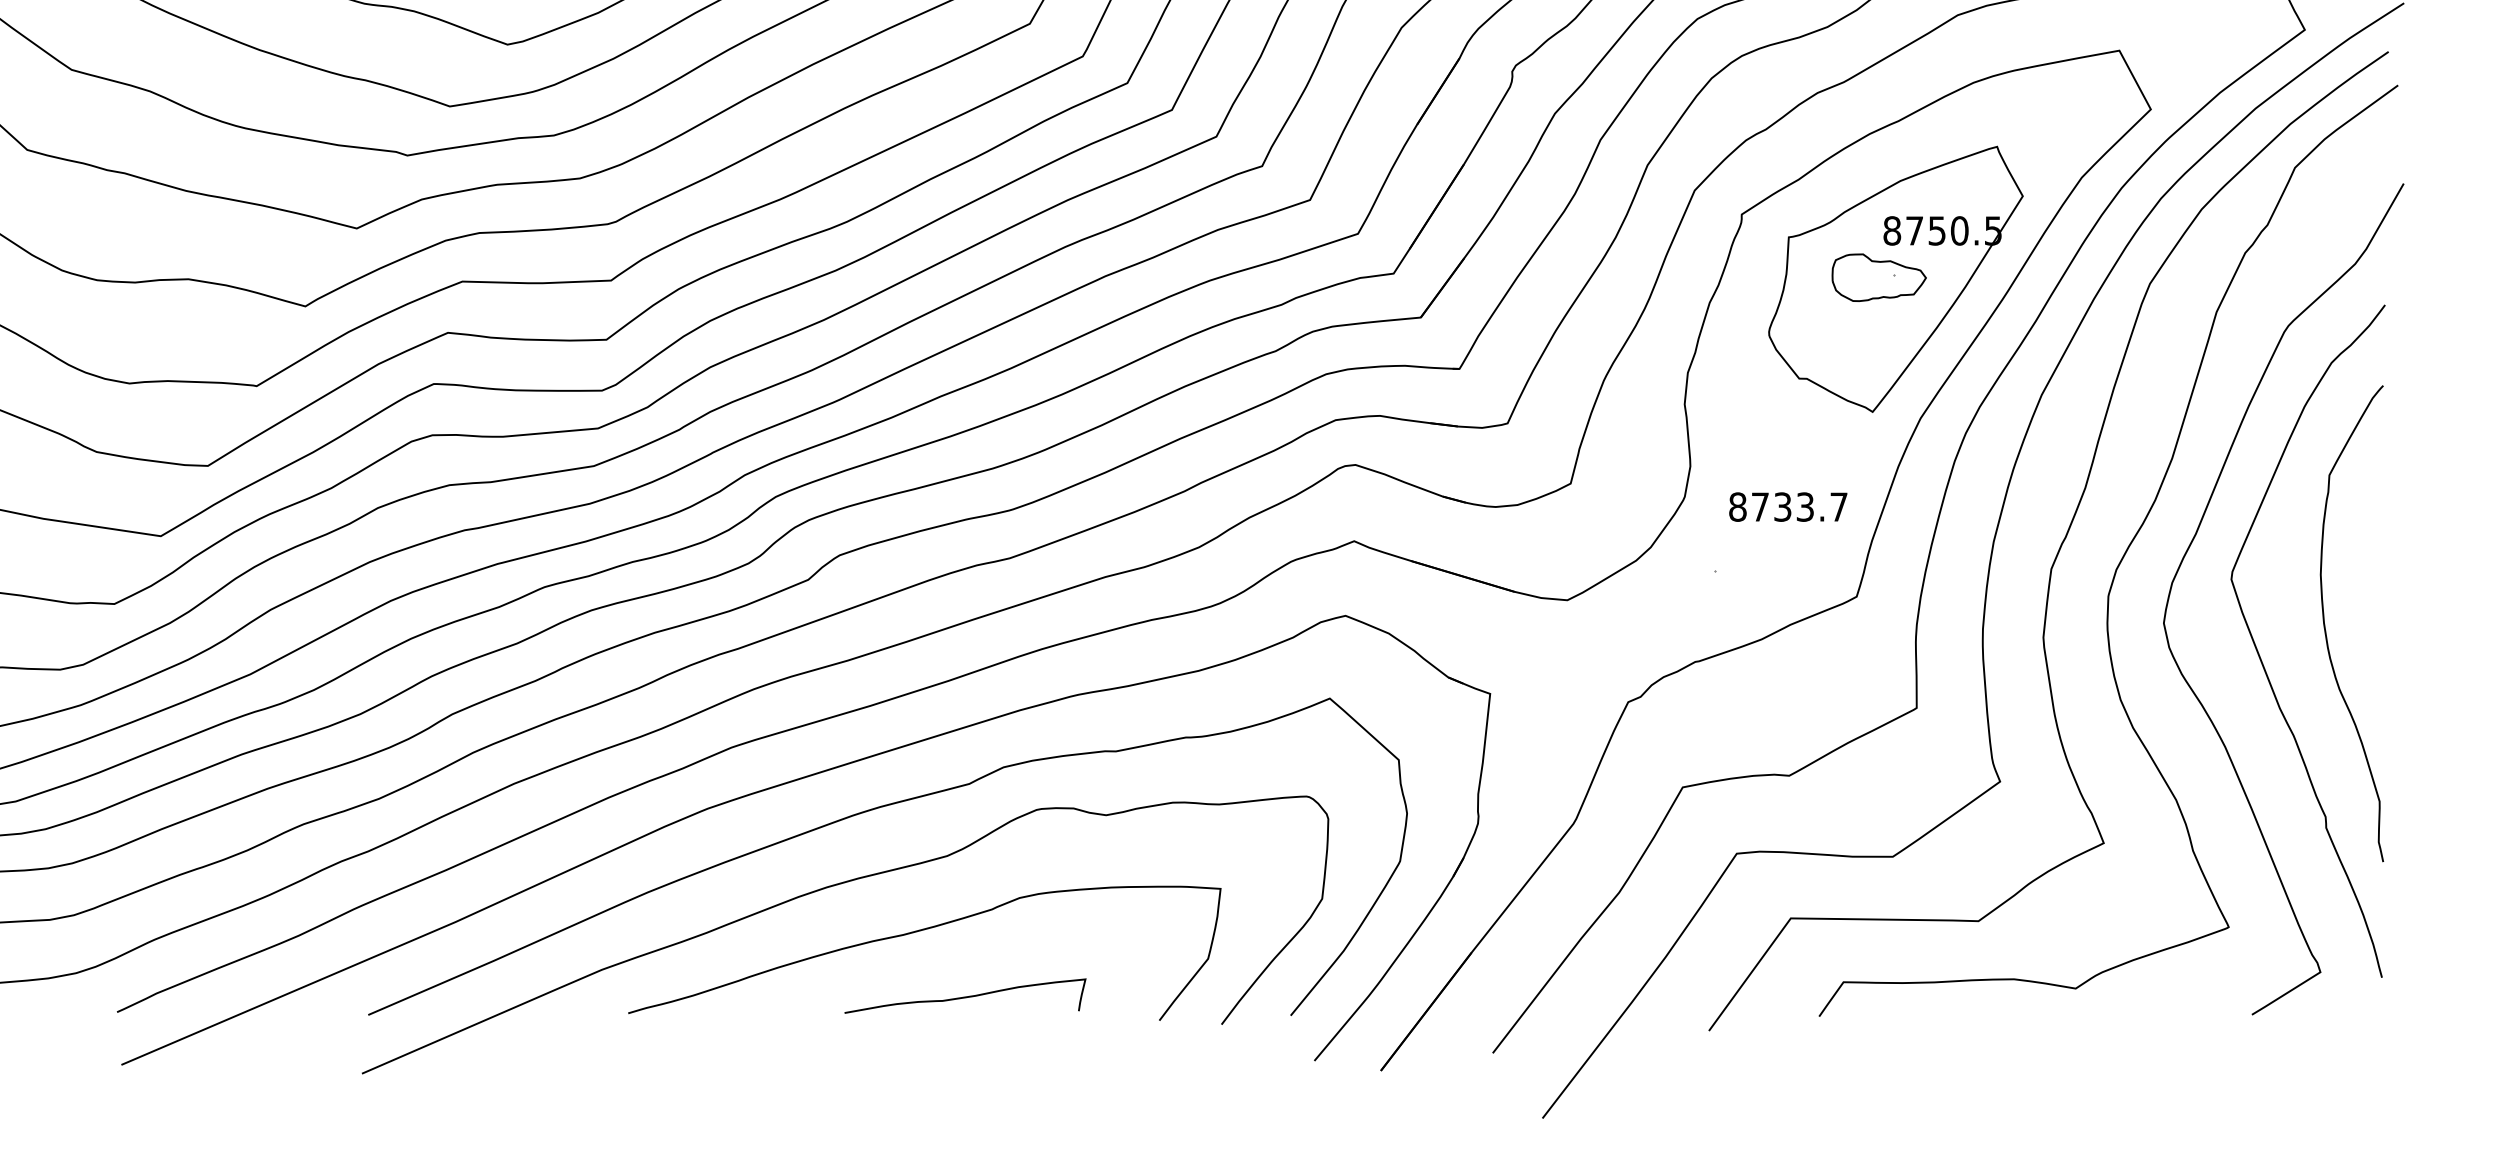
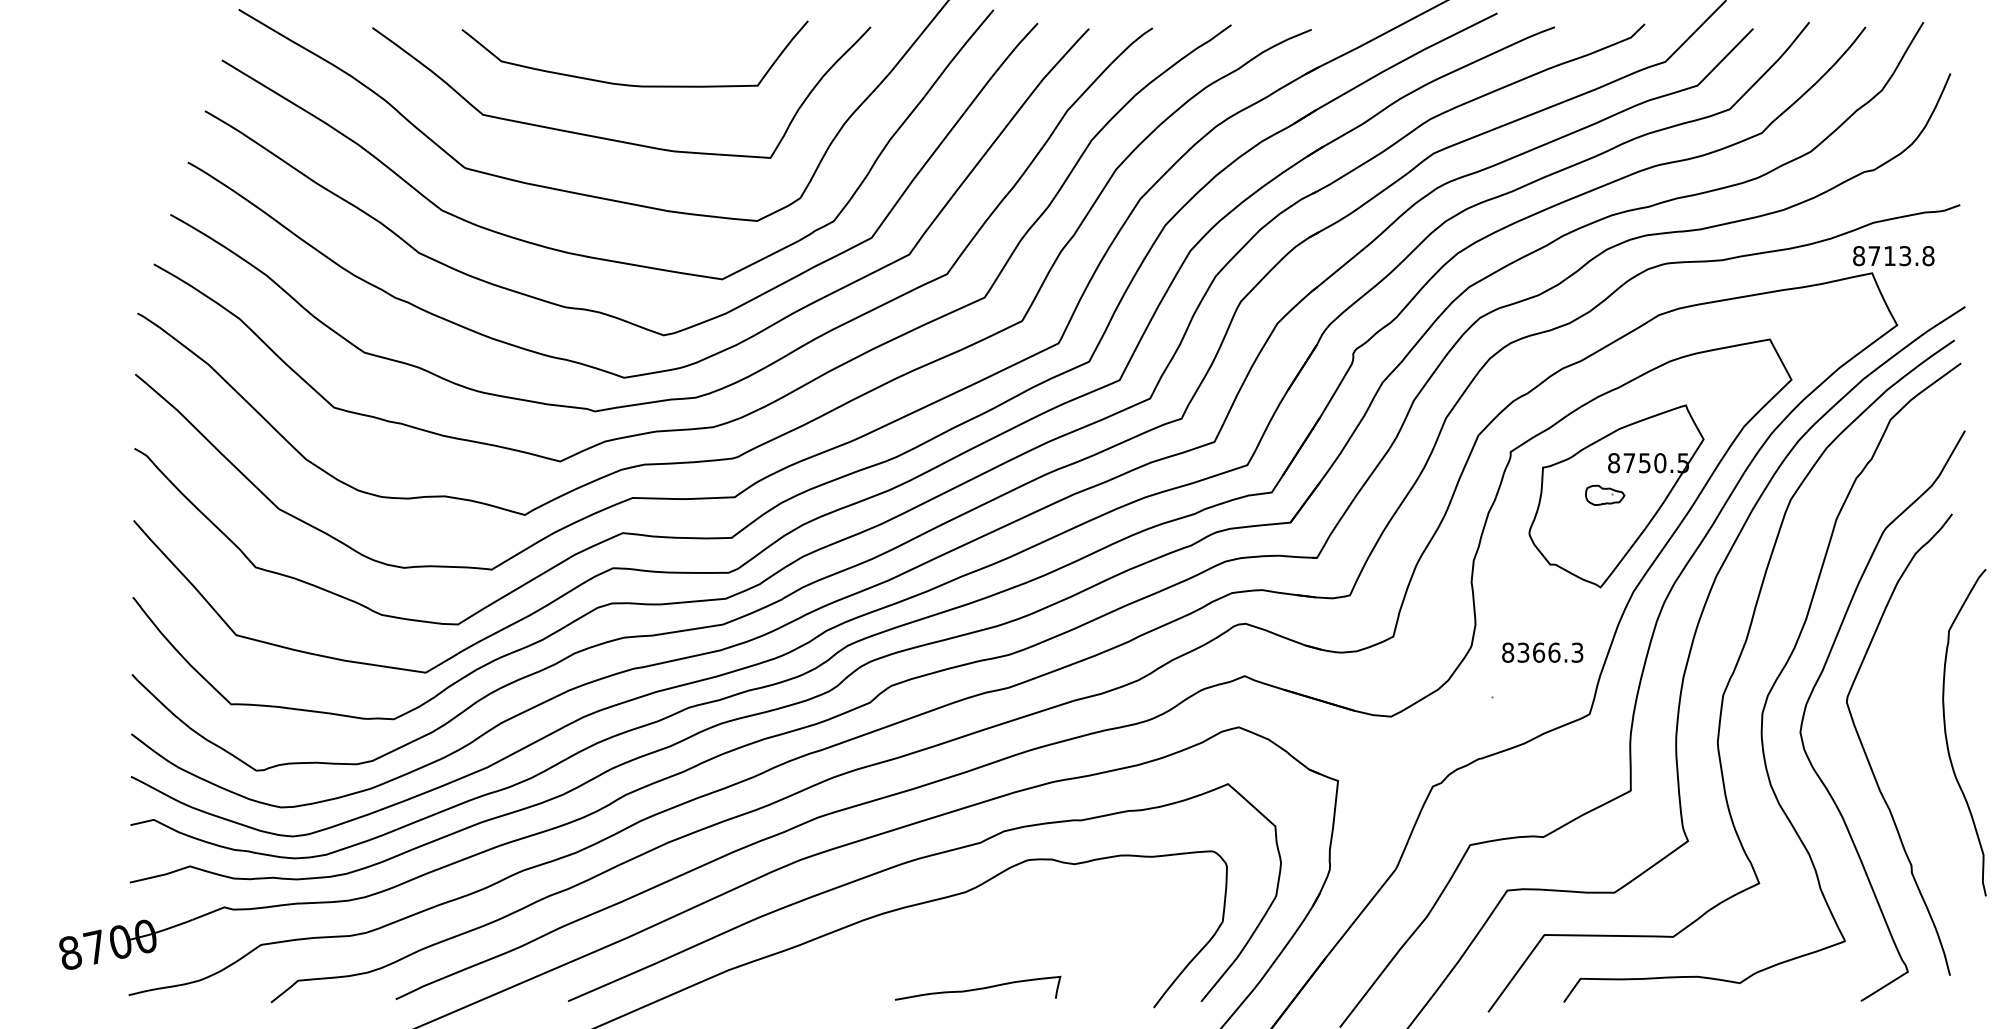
part: (1879, 278) -> (1605, 495), size x0.6
text: (1799, 506) -> (1550, 652), 8733.7 -> 8366.3
curve: (2327, 630) -> (1947, 737), moved
curve: (919, 932) -> (946, 944), removed

